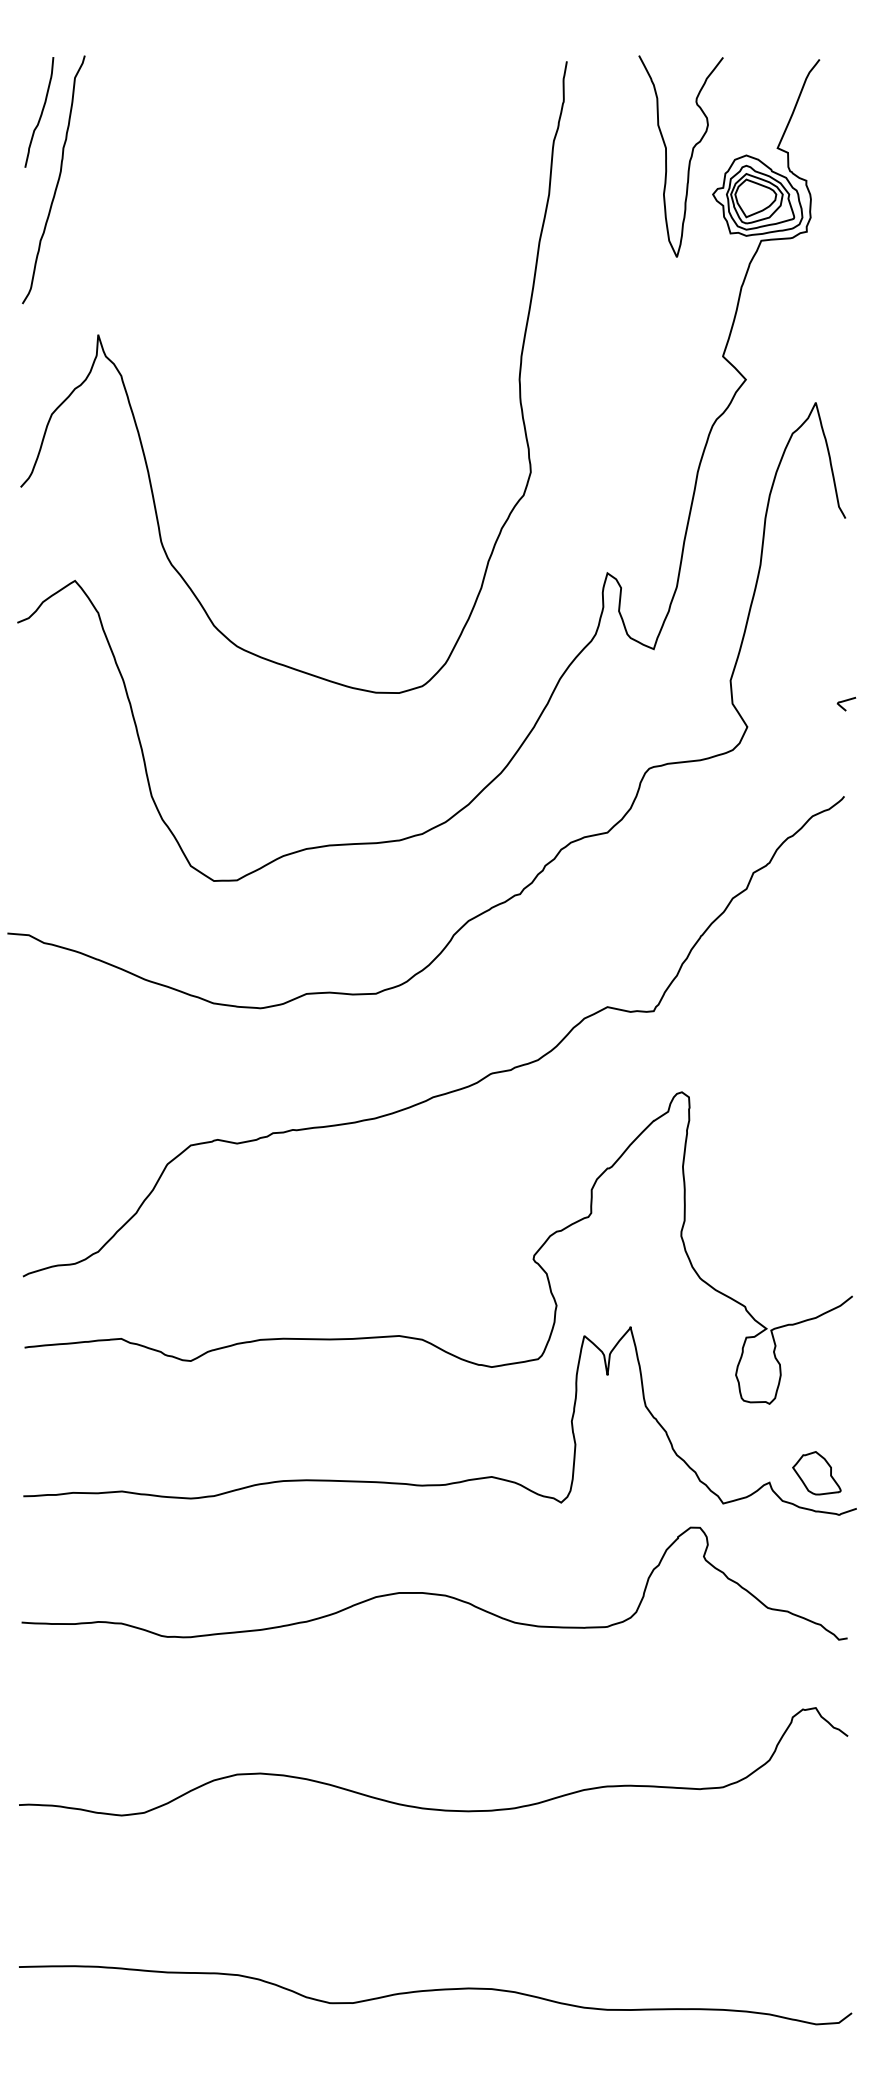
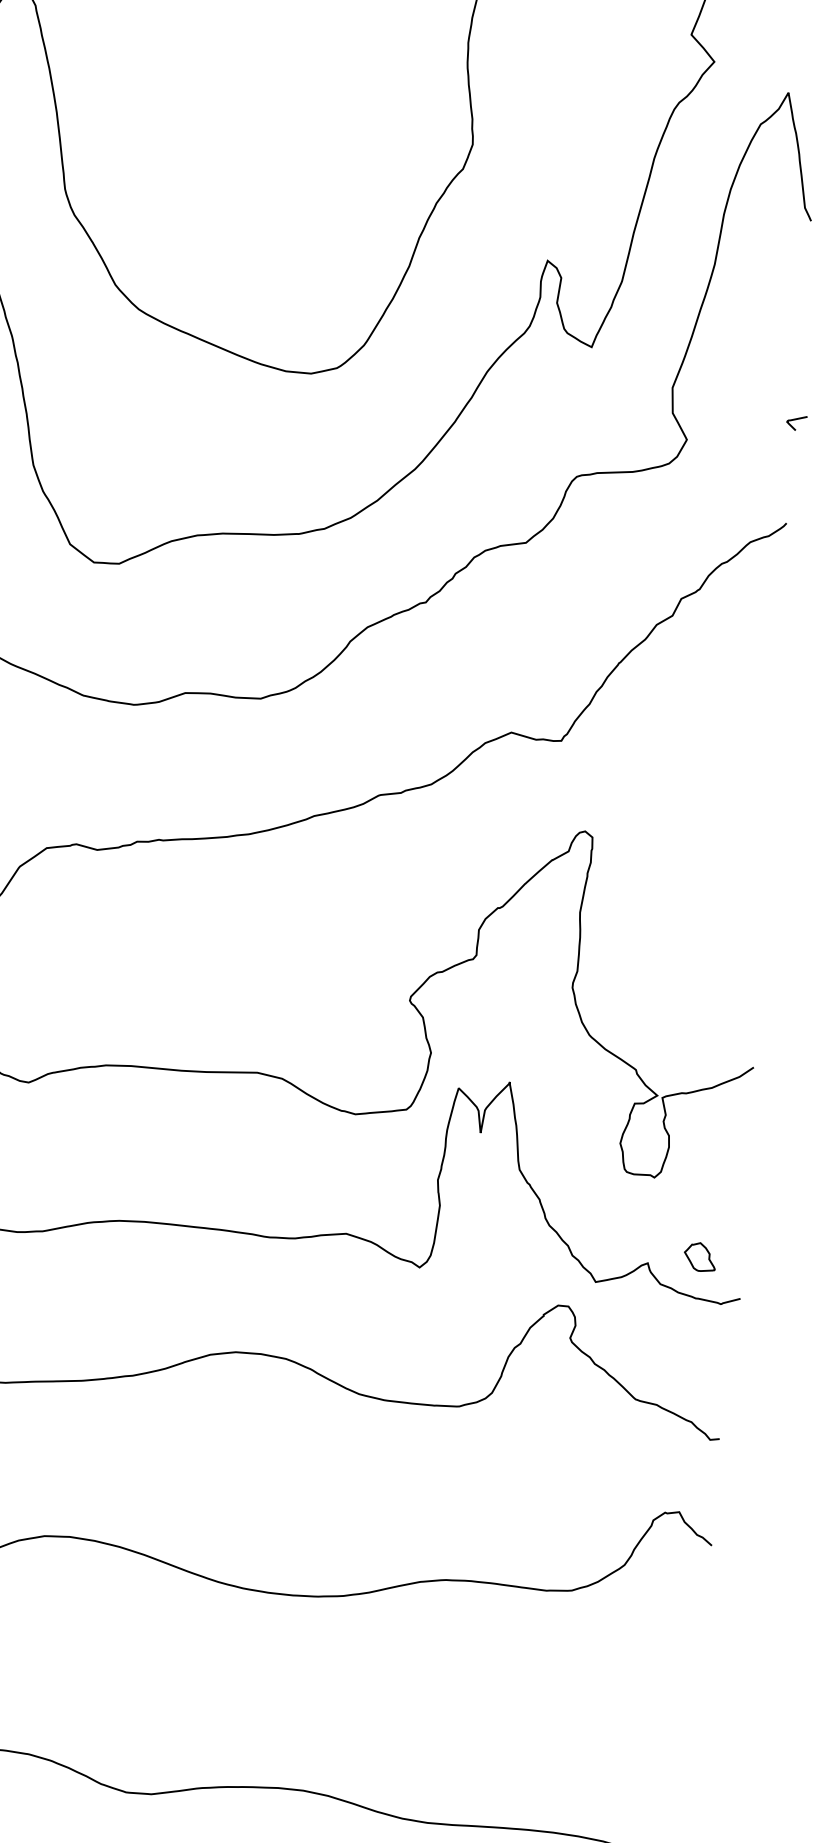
part: (816, 1473) -> (699, 1257), size x0.6

